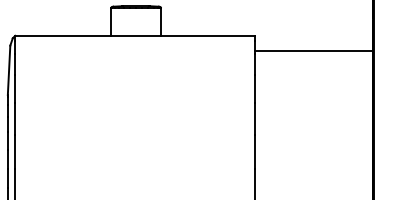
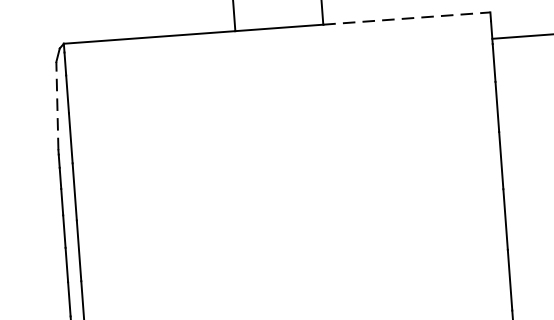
line: (207, 35) -> (406, 17), solid -> dashed
line: (9, 70) -> (58, 106), solid -> dashed

